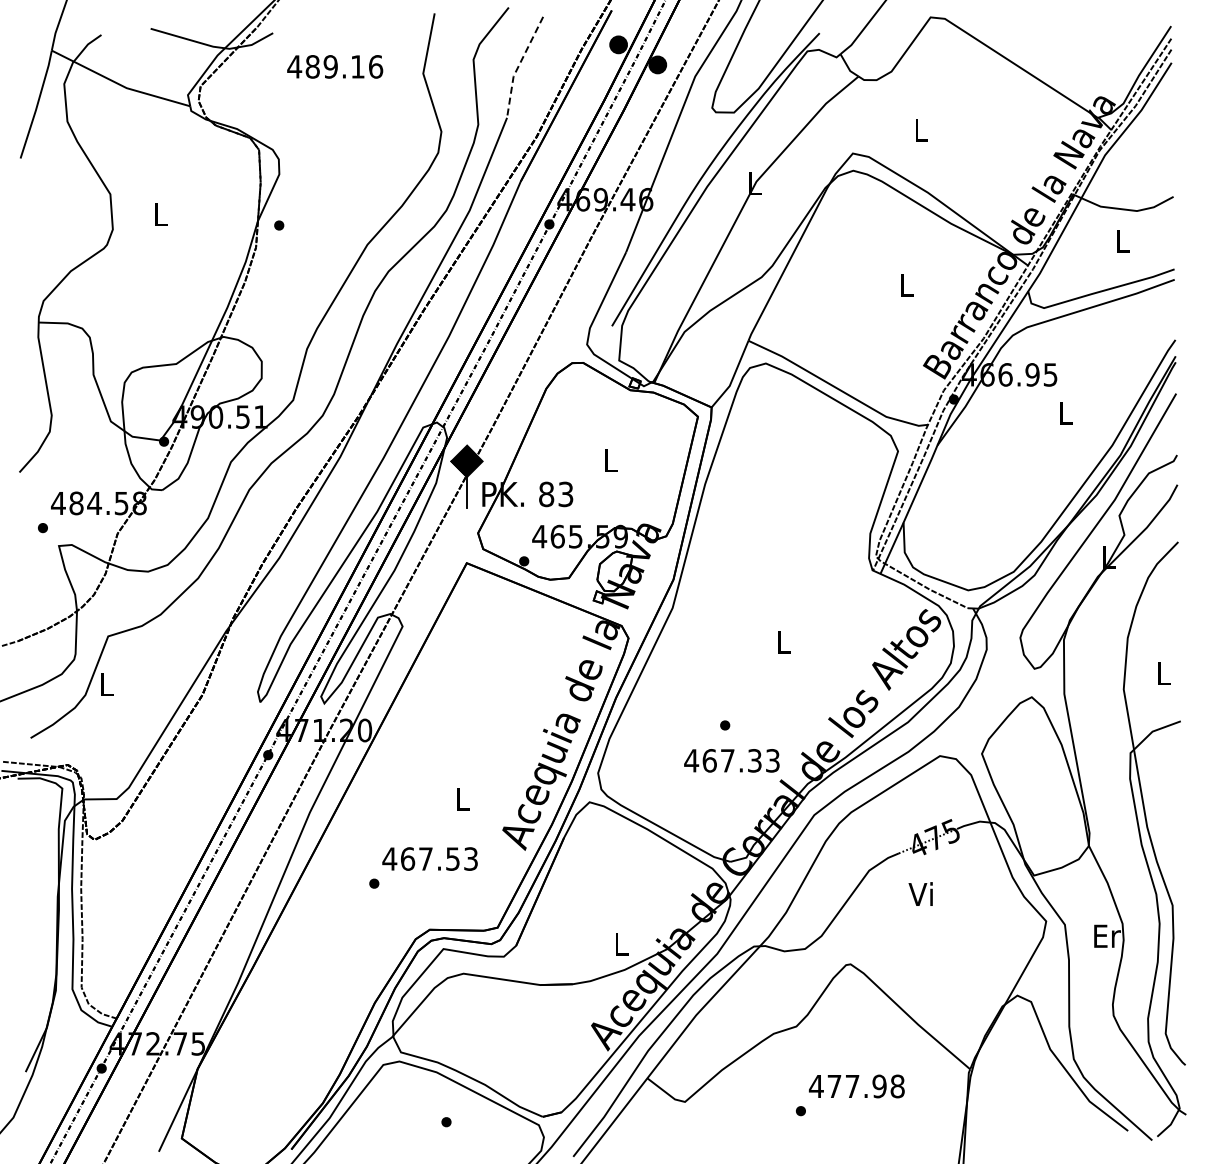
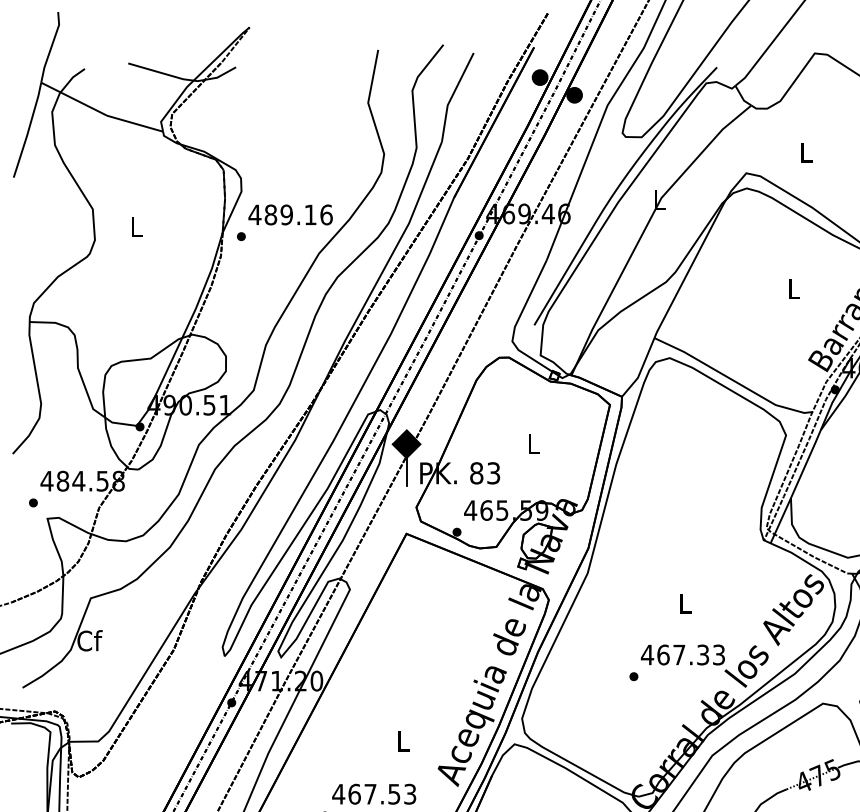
line: (518, 65) -> (452, 95), dashed -> solid
text: (335, 66) -> (290, 214), moved
text: (107, 684) -> (90, 640), L -> Cf
text: (731, 760) -> (682, 654), moved

